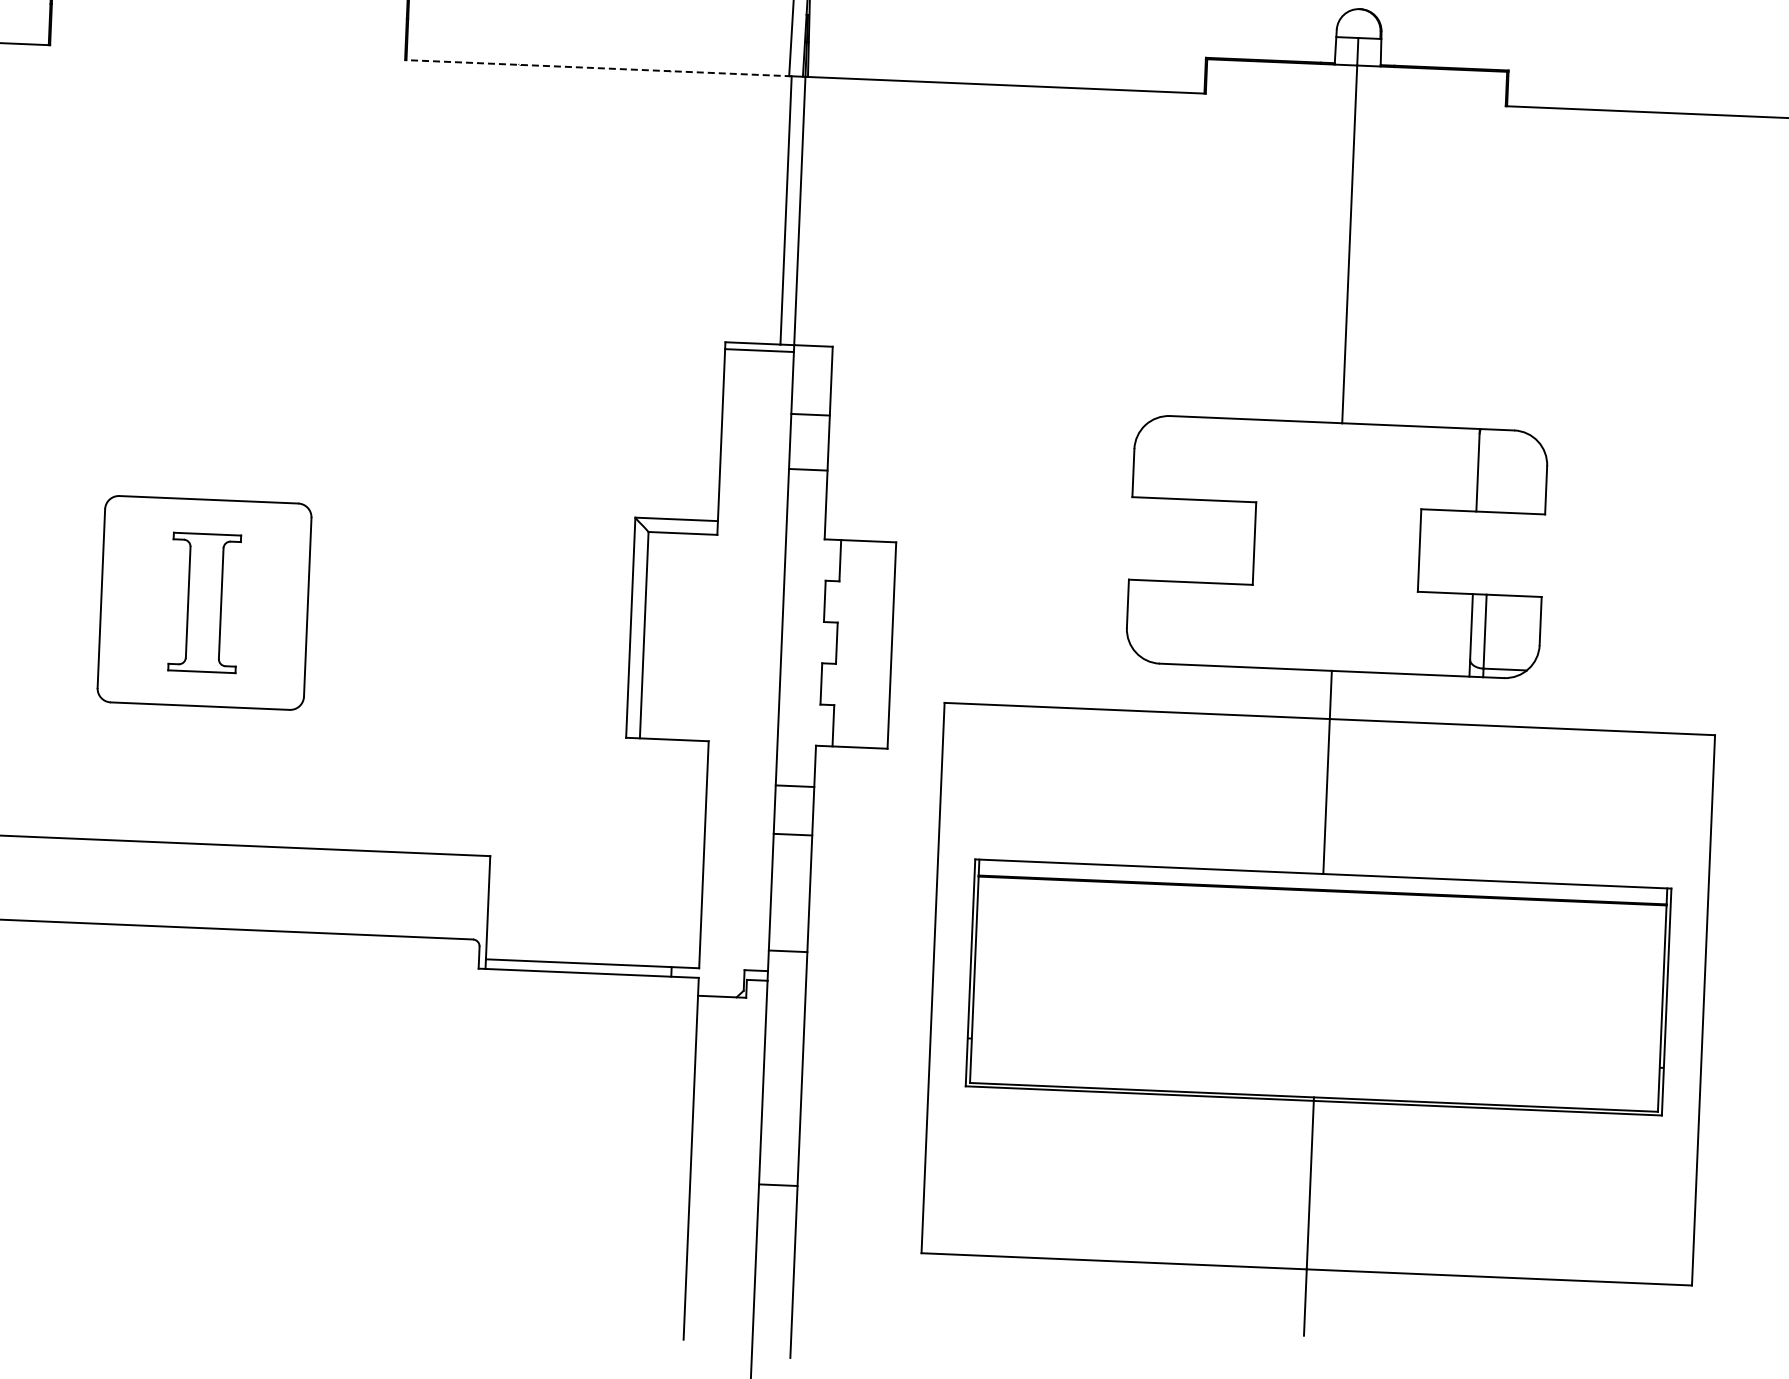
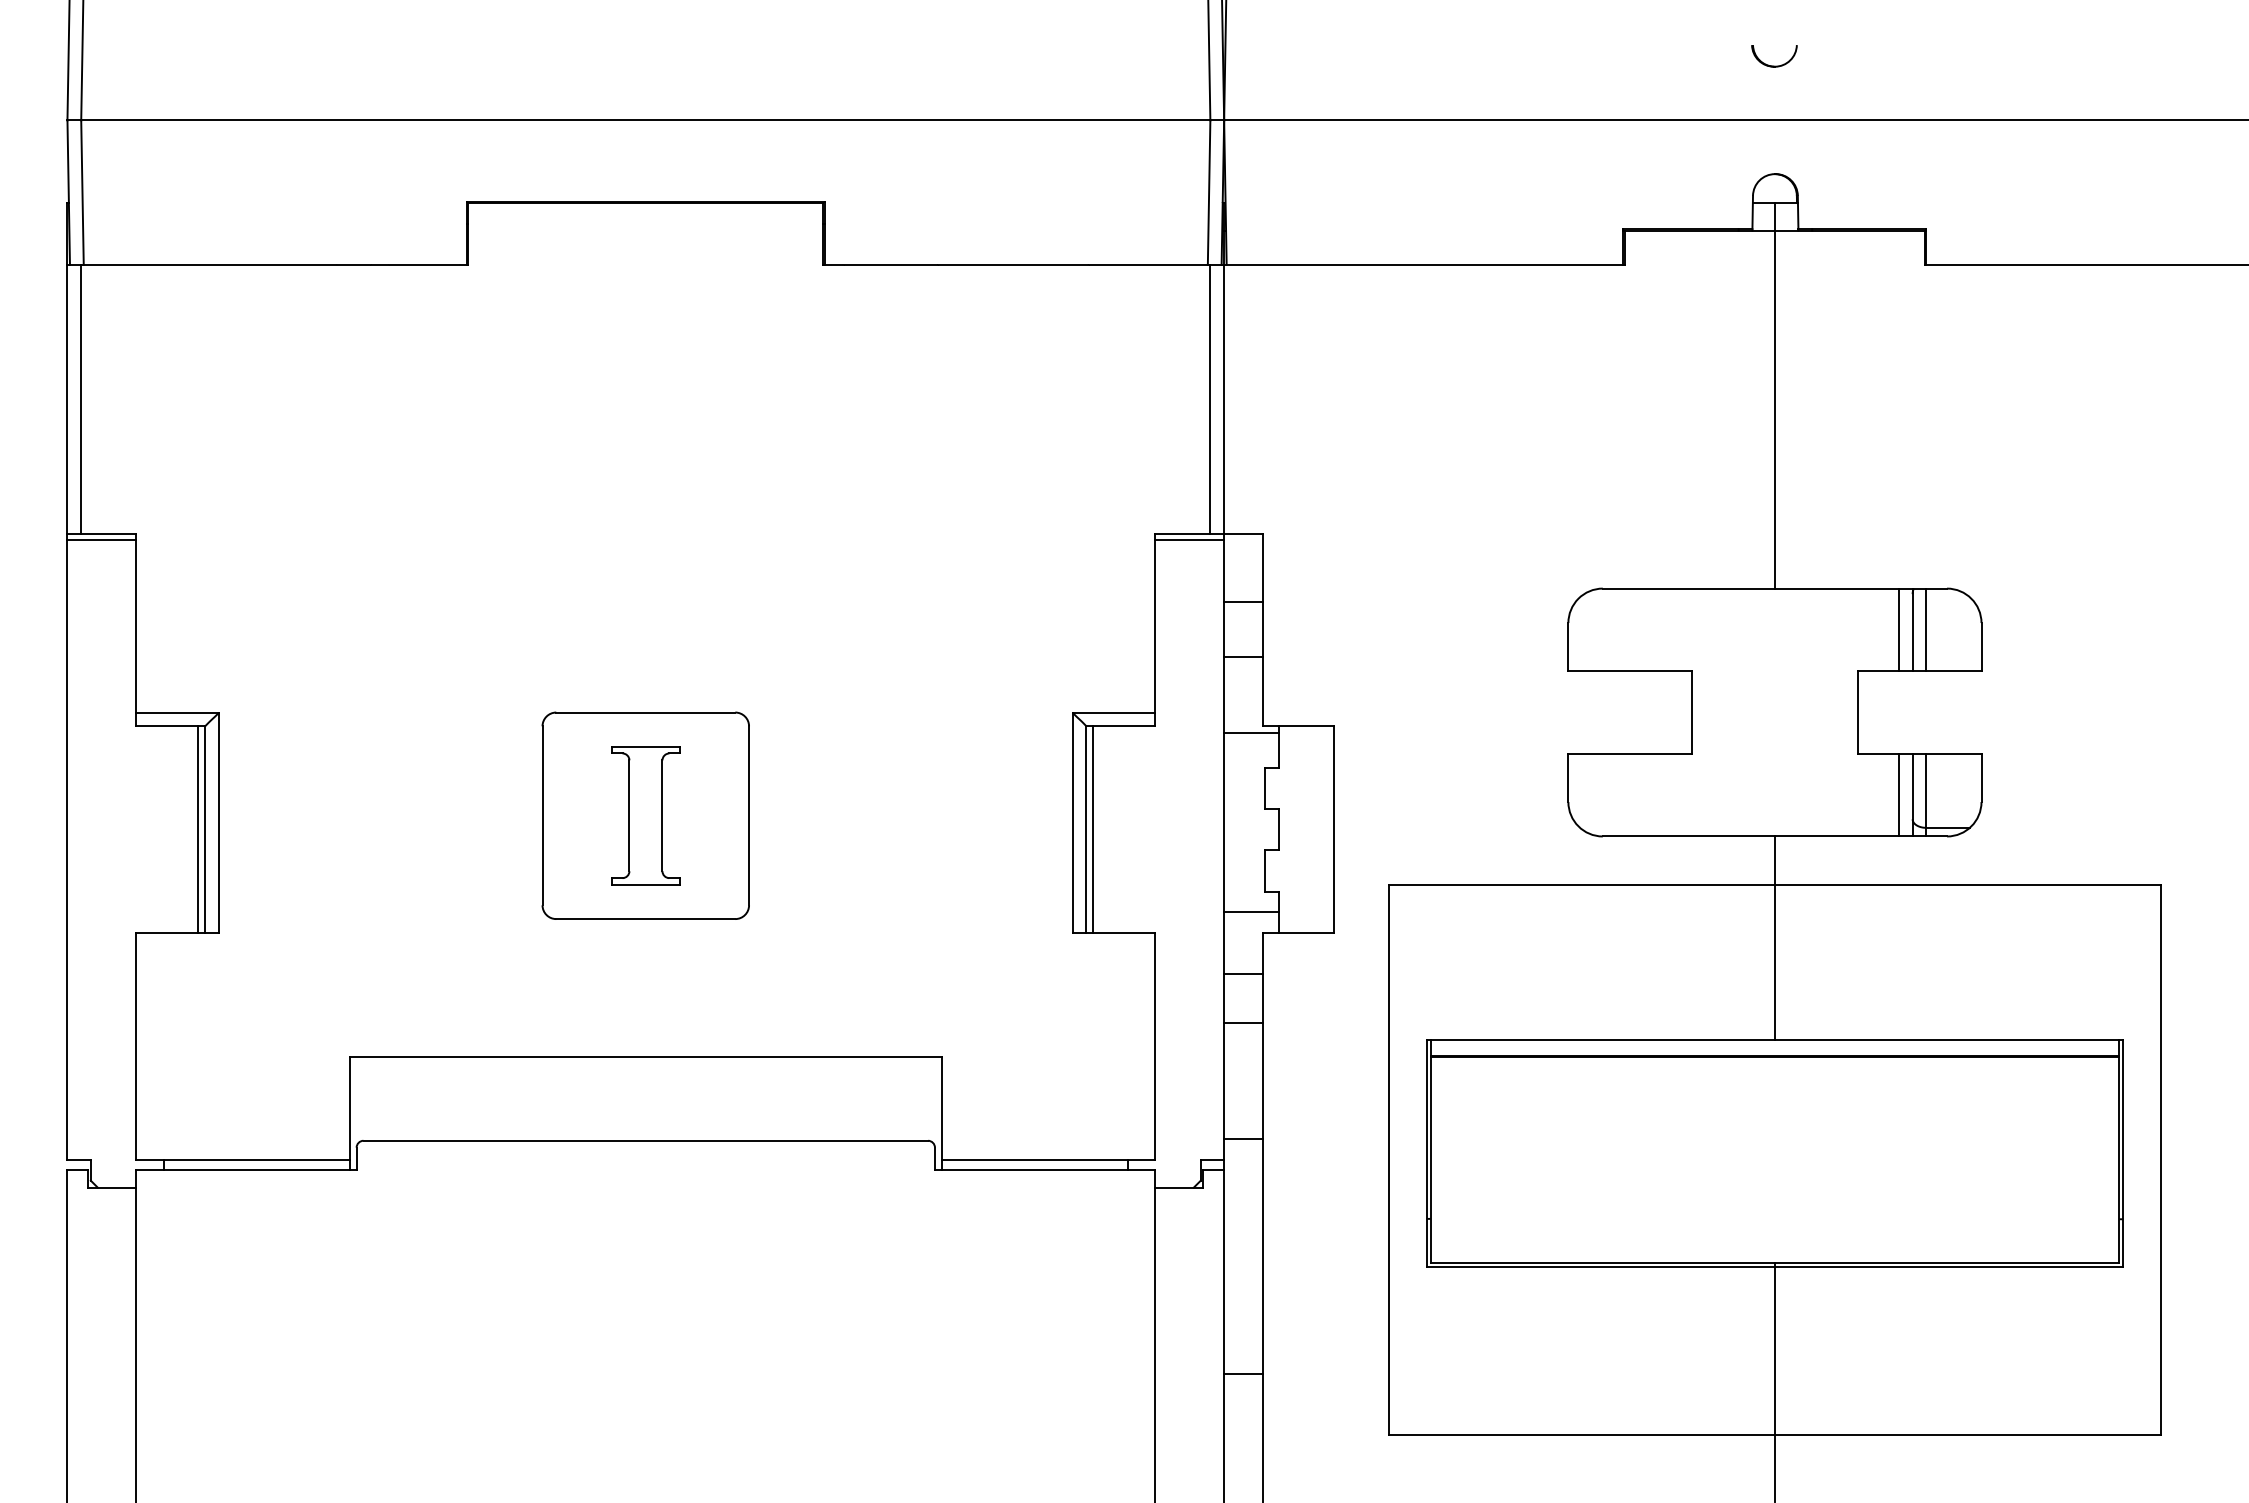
line: (597, 68) -> (1016, 265), dashed -> solid
line: (1463, 469) -> (1898, 629), added
line: (1491, 470) -> (1926, 629), added
line: (813, 546) -> (1251, 733), added
line: (1457, 634) -> (1898, 794), added
line: (651, 635) -> (1093, 829), added
line: (805, 724) -> (1251, 912), added

